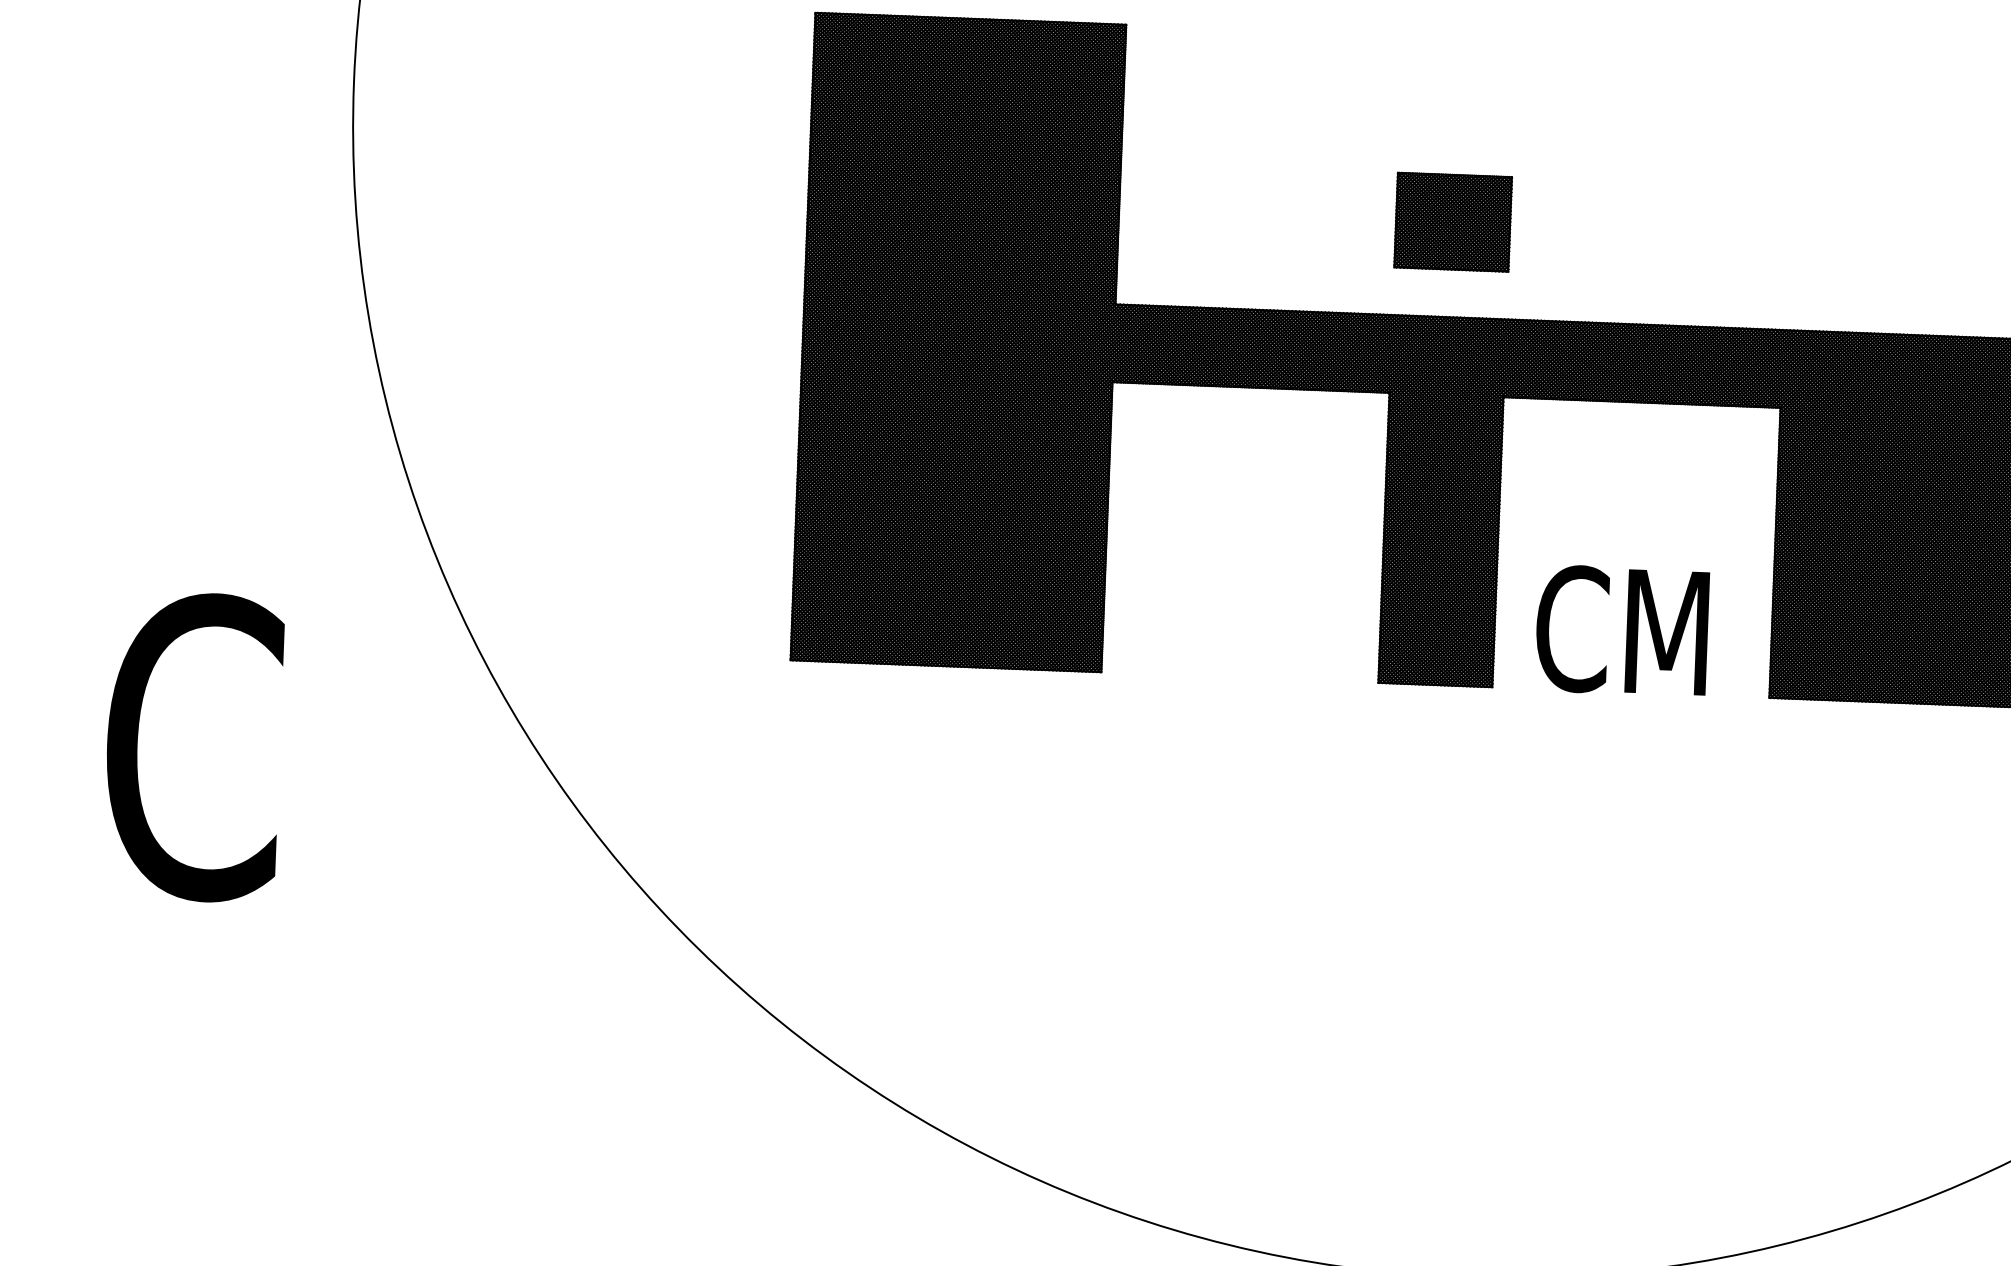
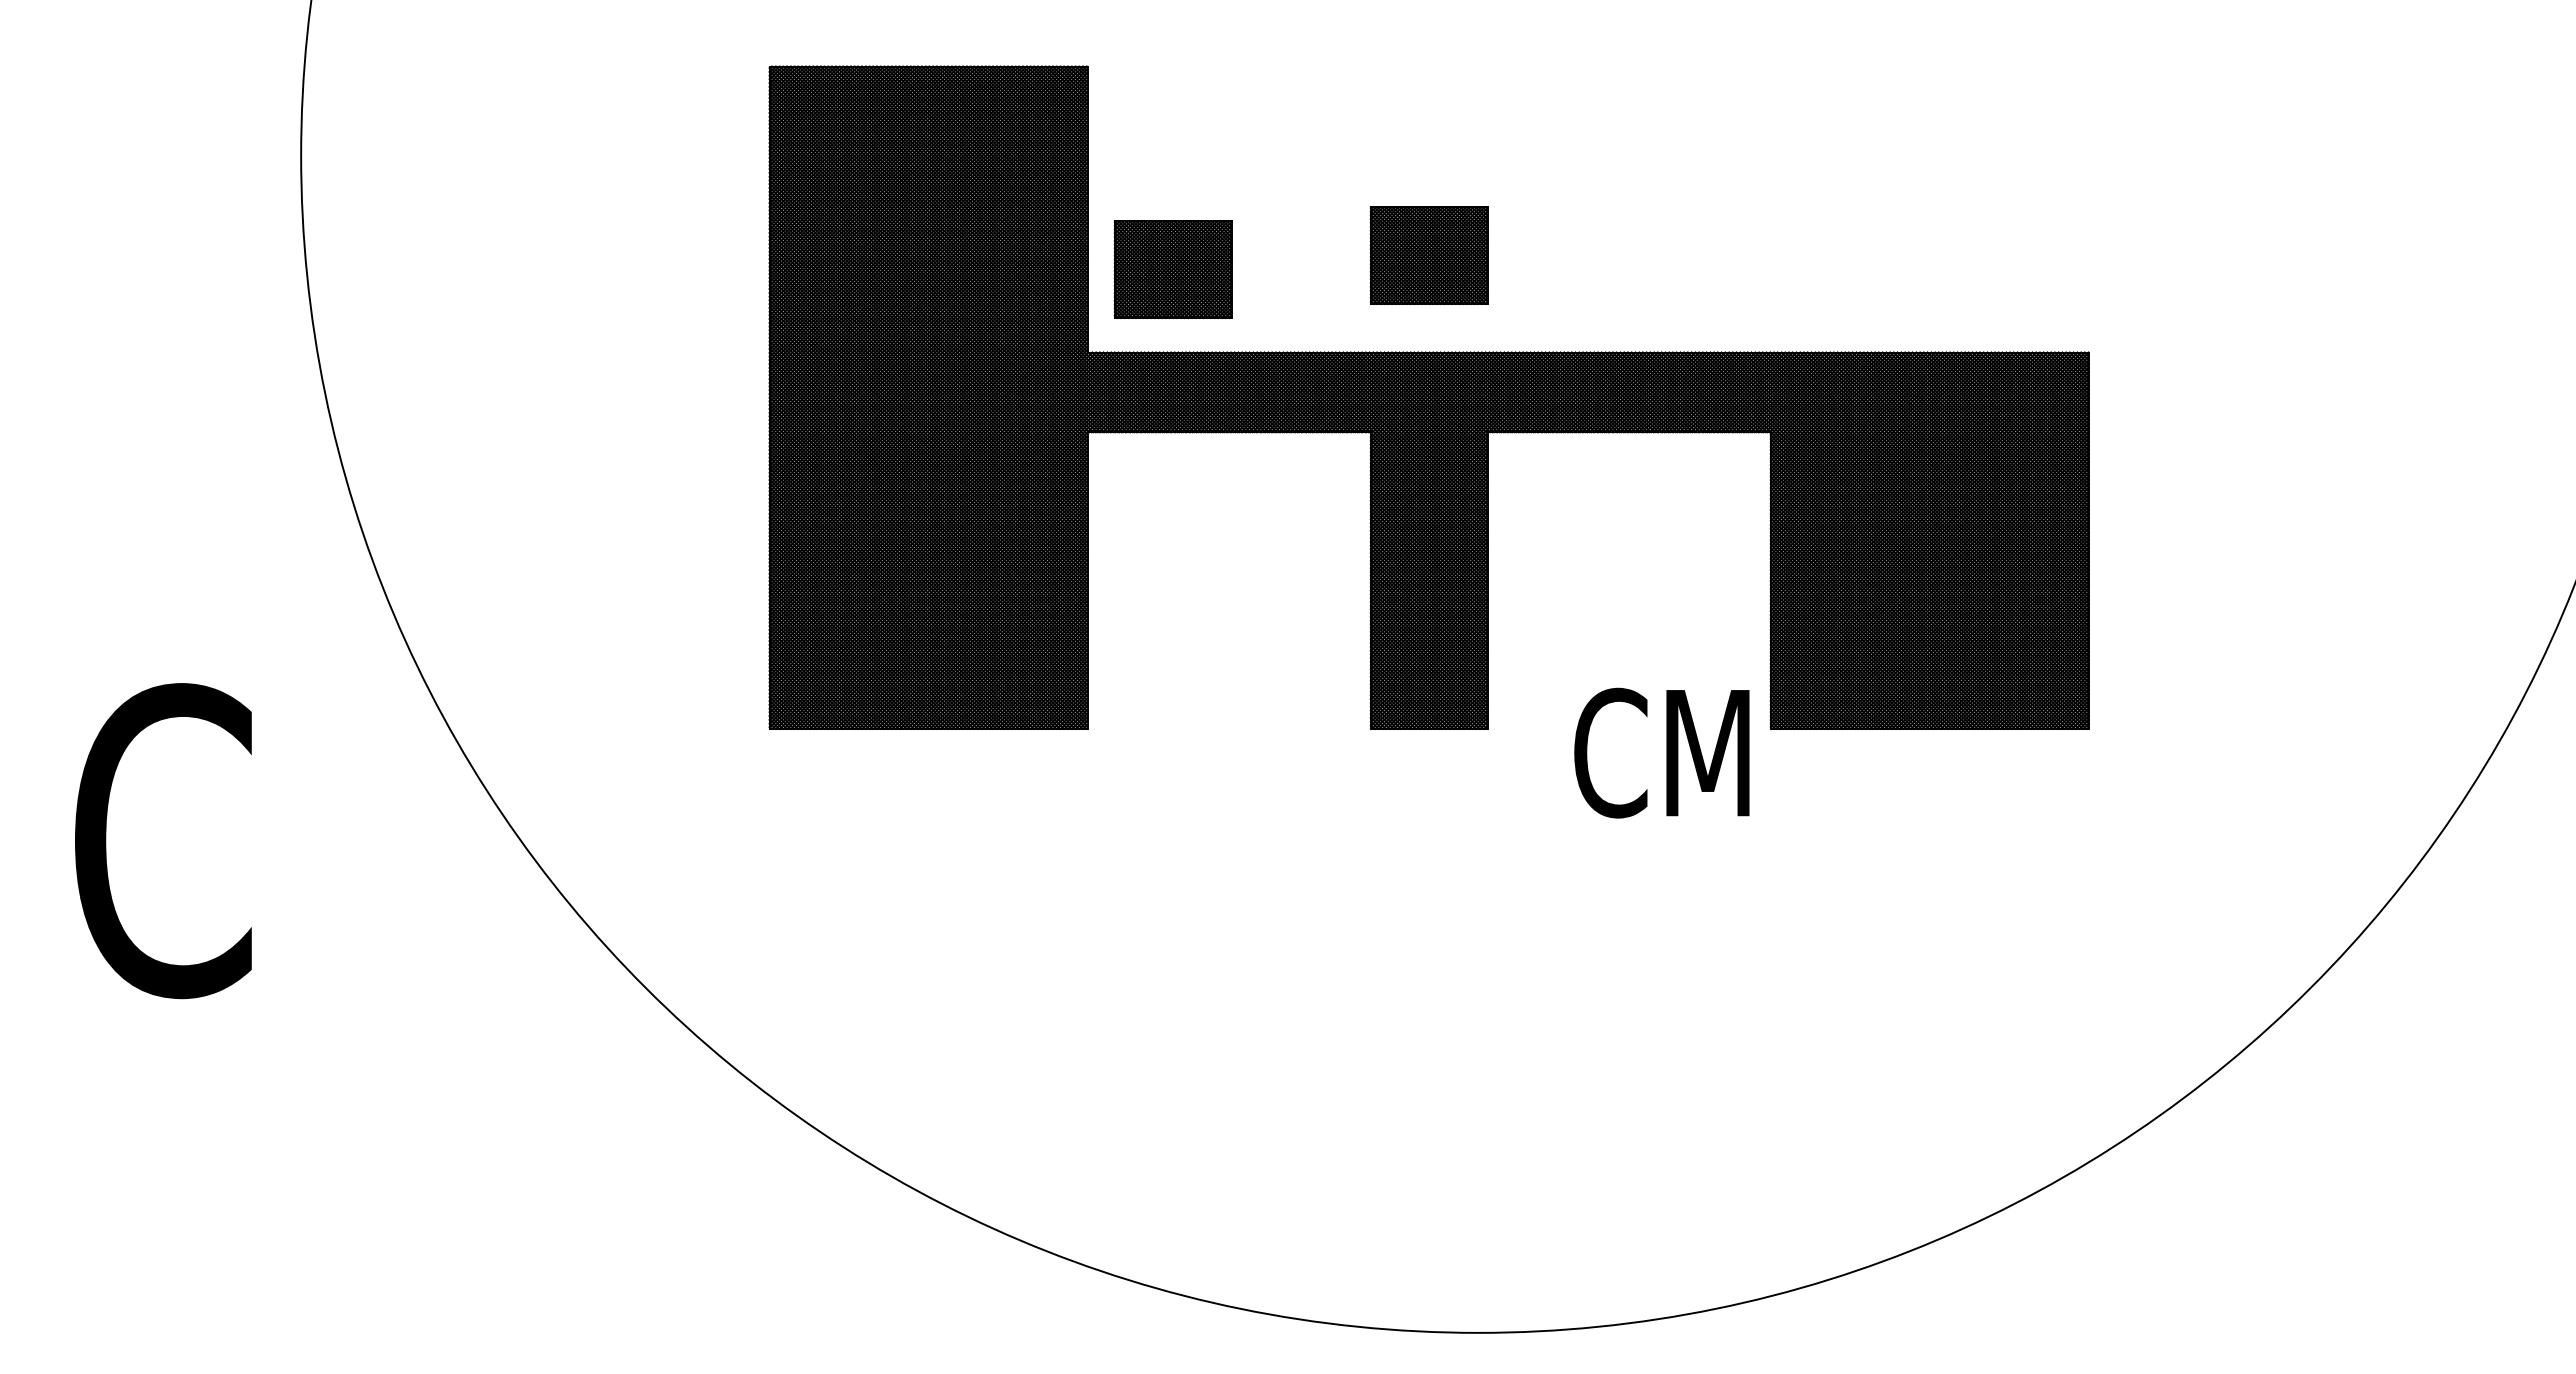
part: (1201, 226) -> (1172, 269), added
text: (1621, 630) -> (1661, 752), moved

